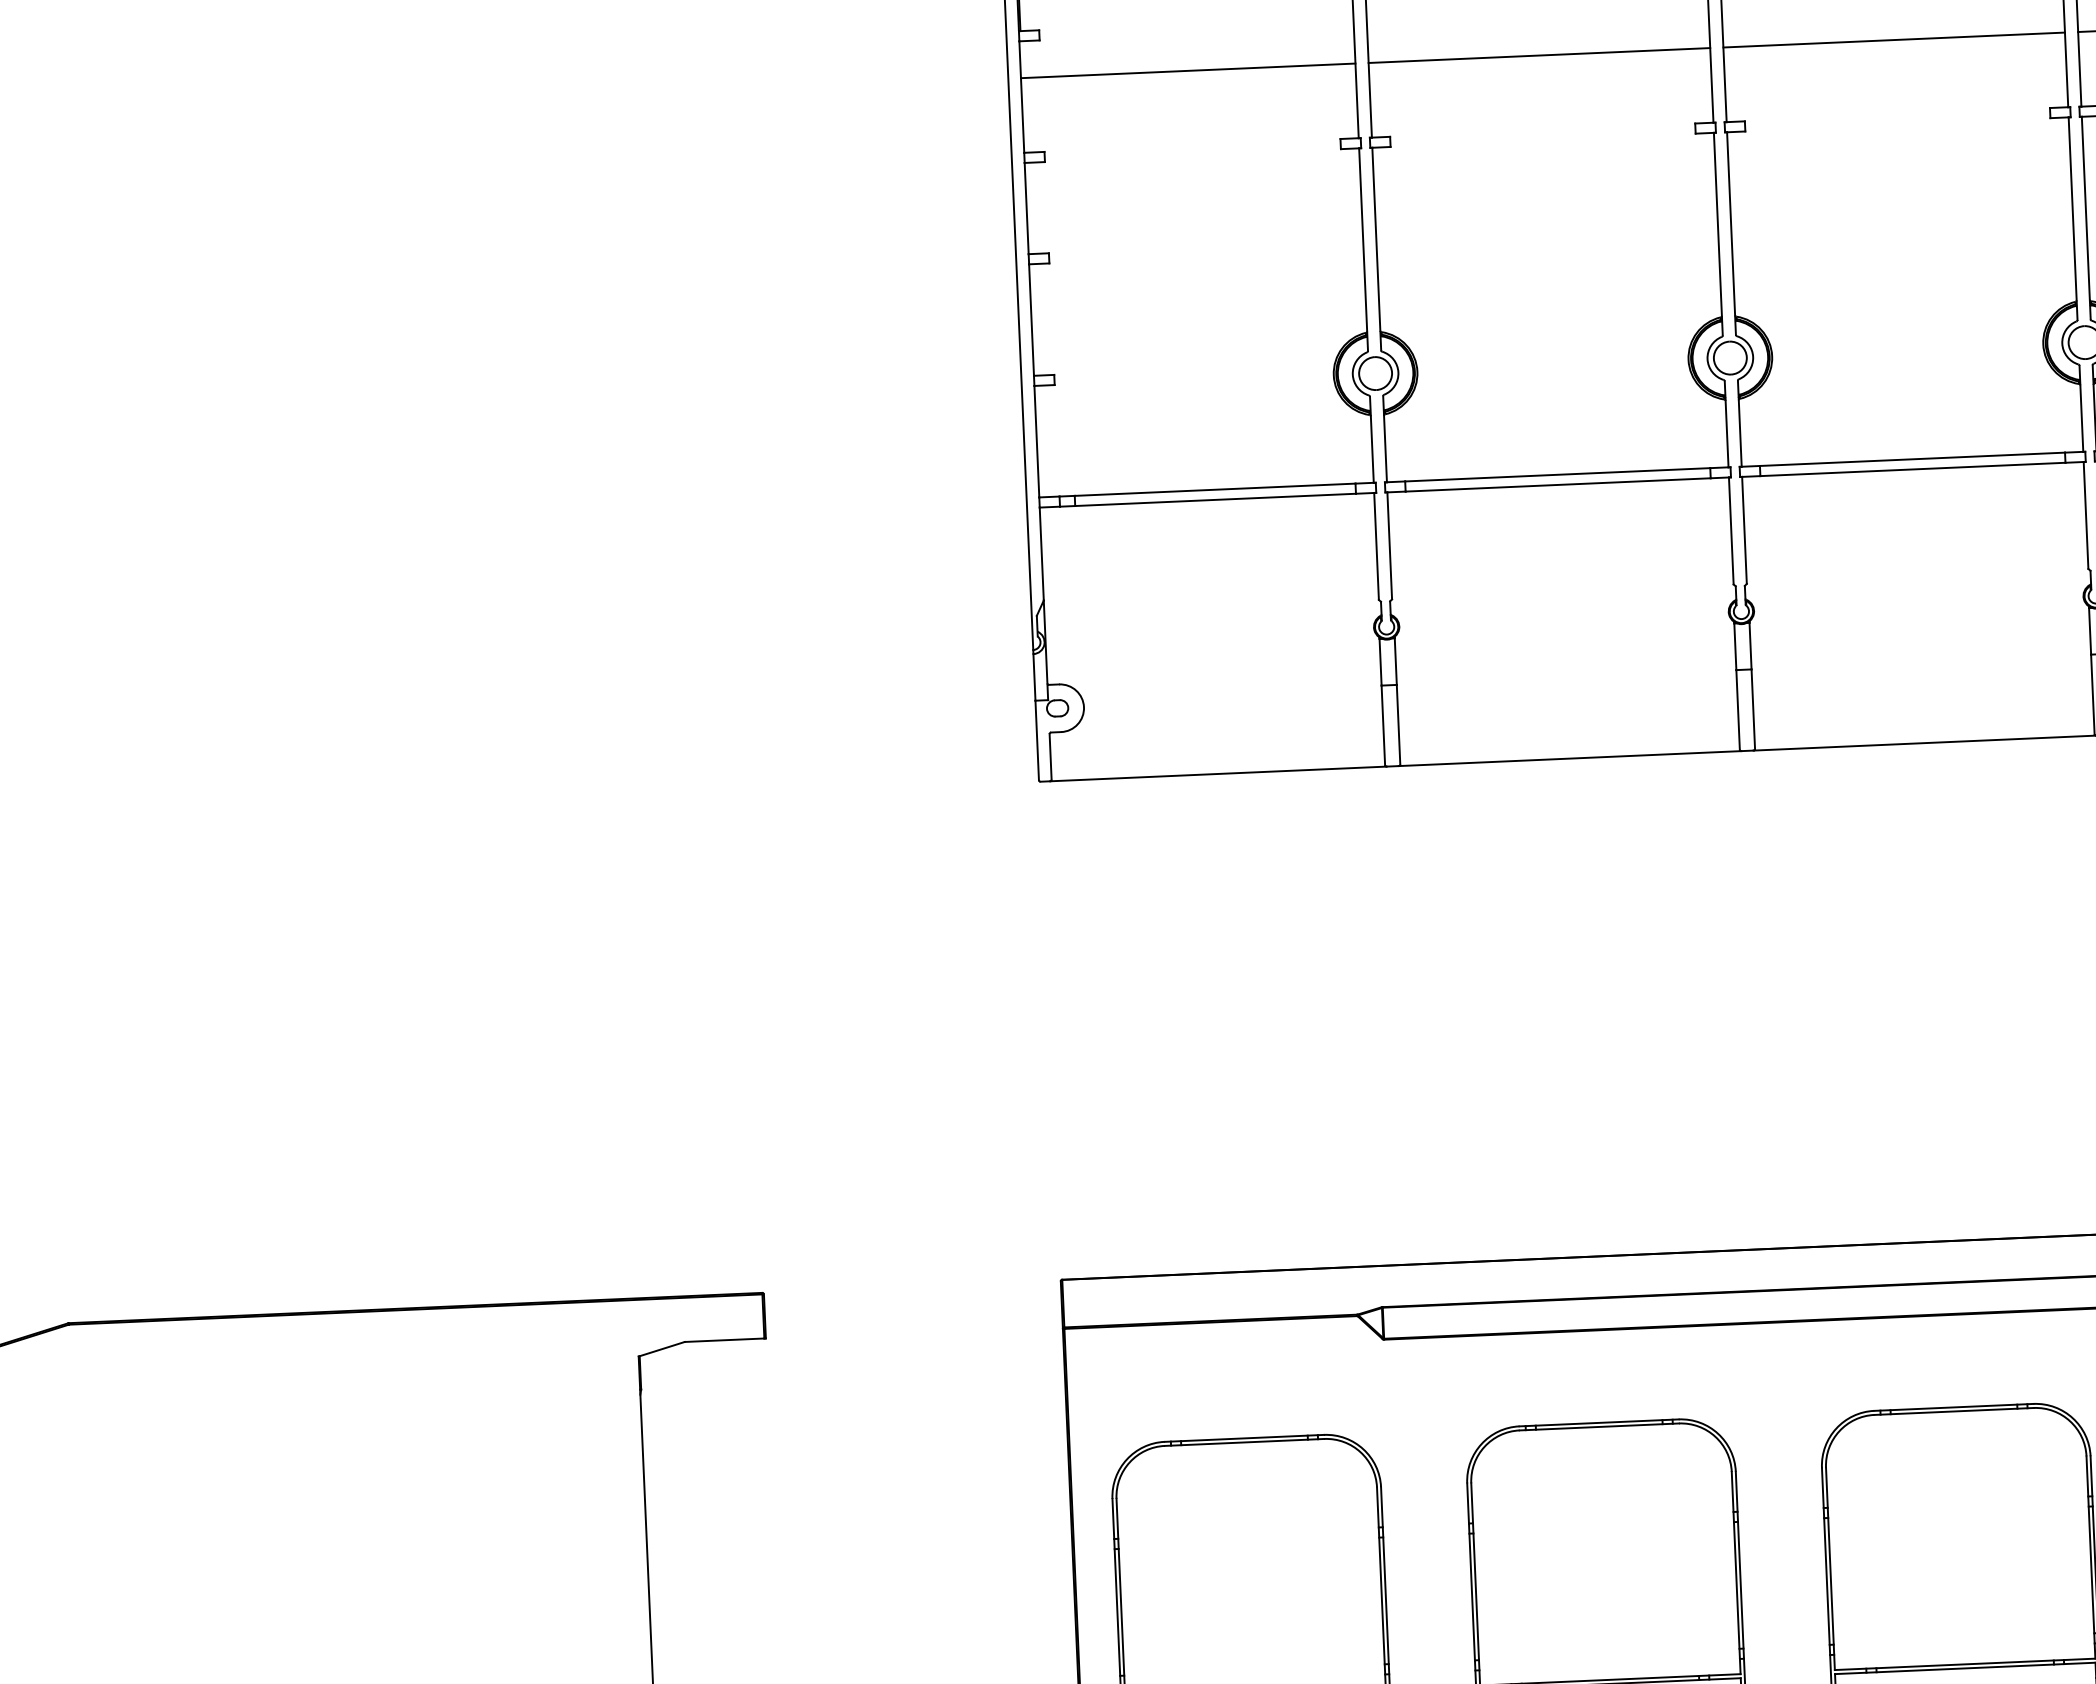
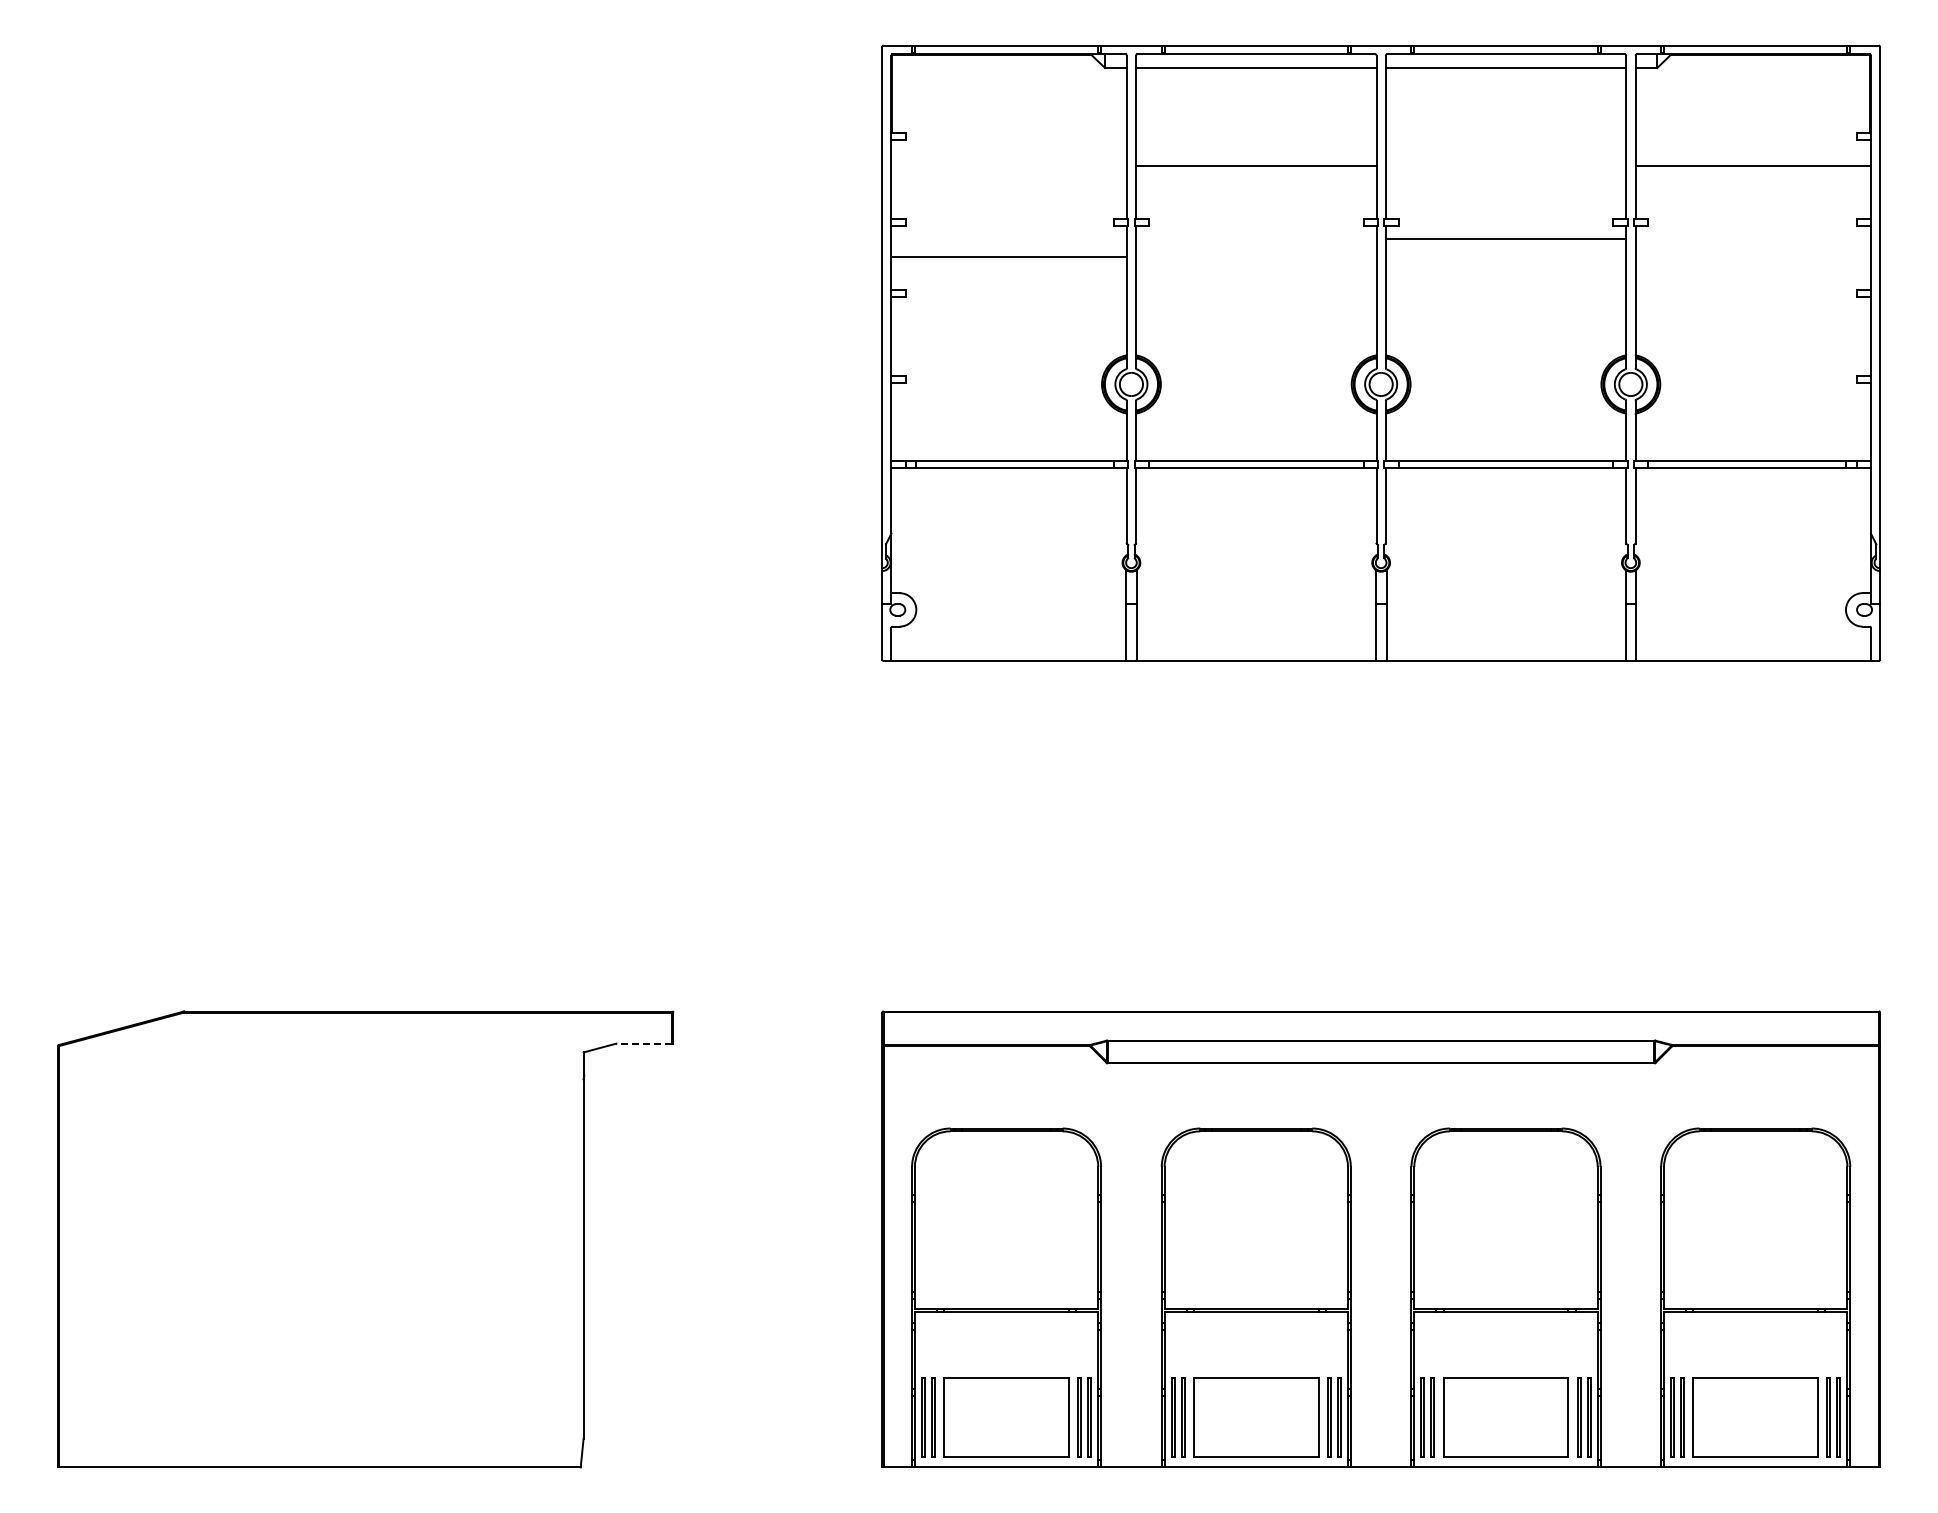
line: (1893, 40) -> (1505, 239), moved
line: (1187, 71) -> (1008, 257), moved
line: (723, 1340) -> (643, 1043), solid -> dashed

